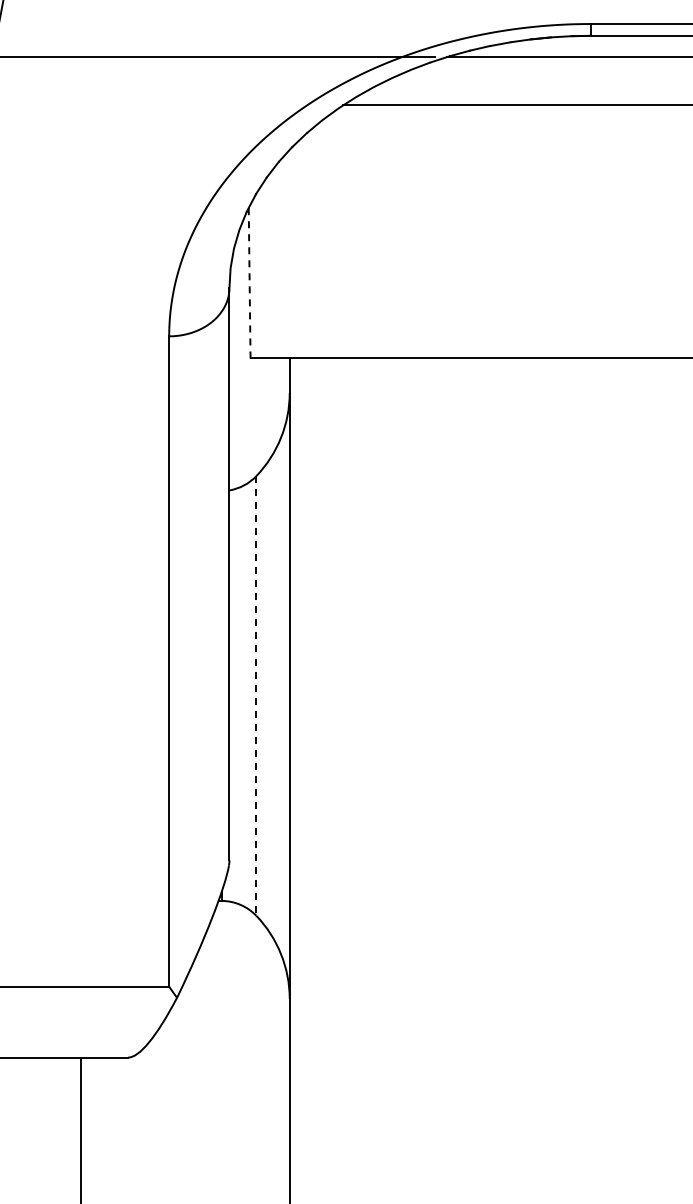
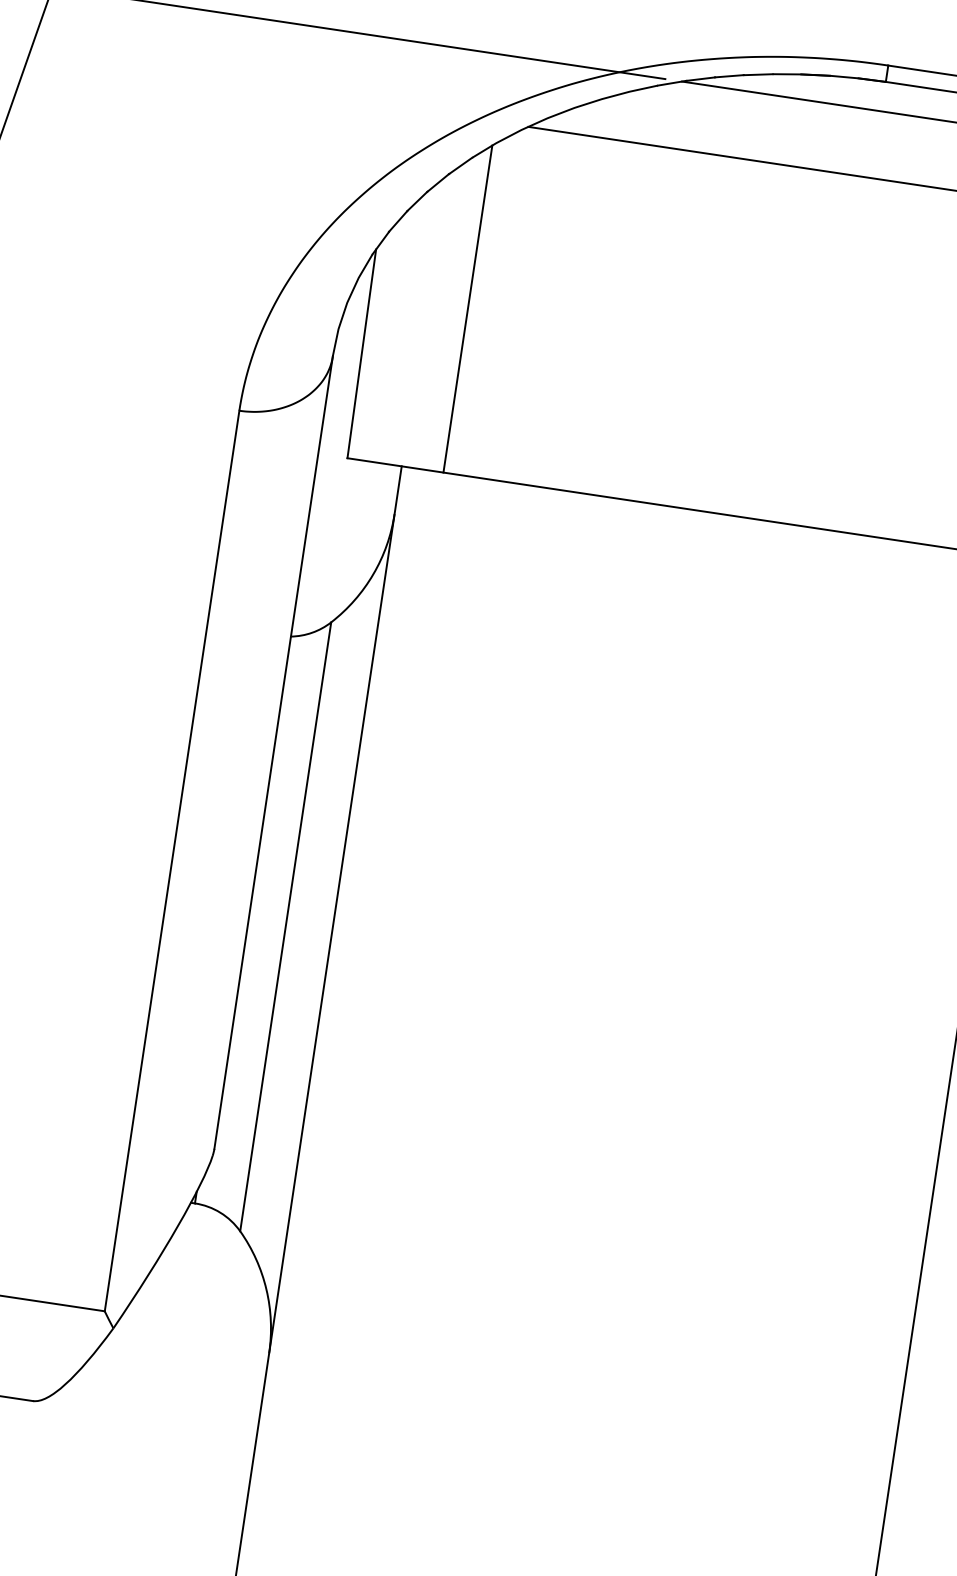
line: (319, 240) -> (467, 309), added
line: (249, 282) -> (361, 352), dashed -> solid
line: (256, 696) -> (285, 927), dashed -> solid

